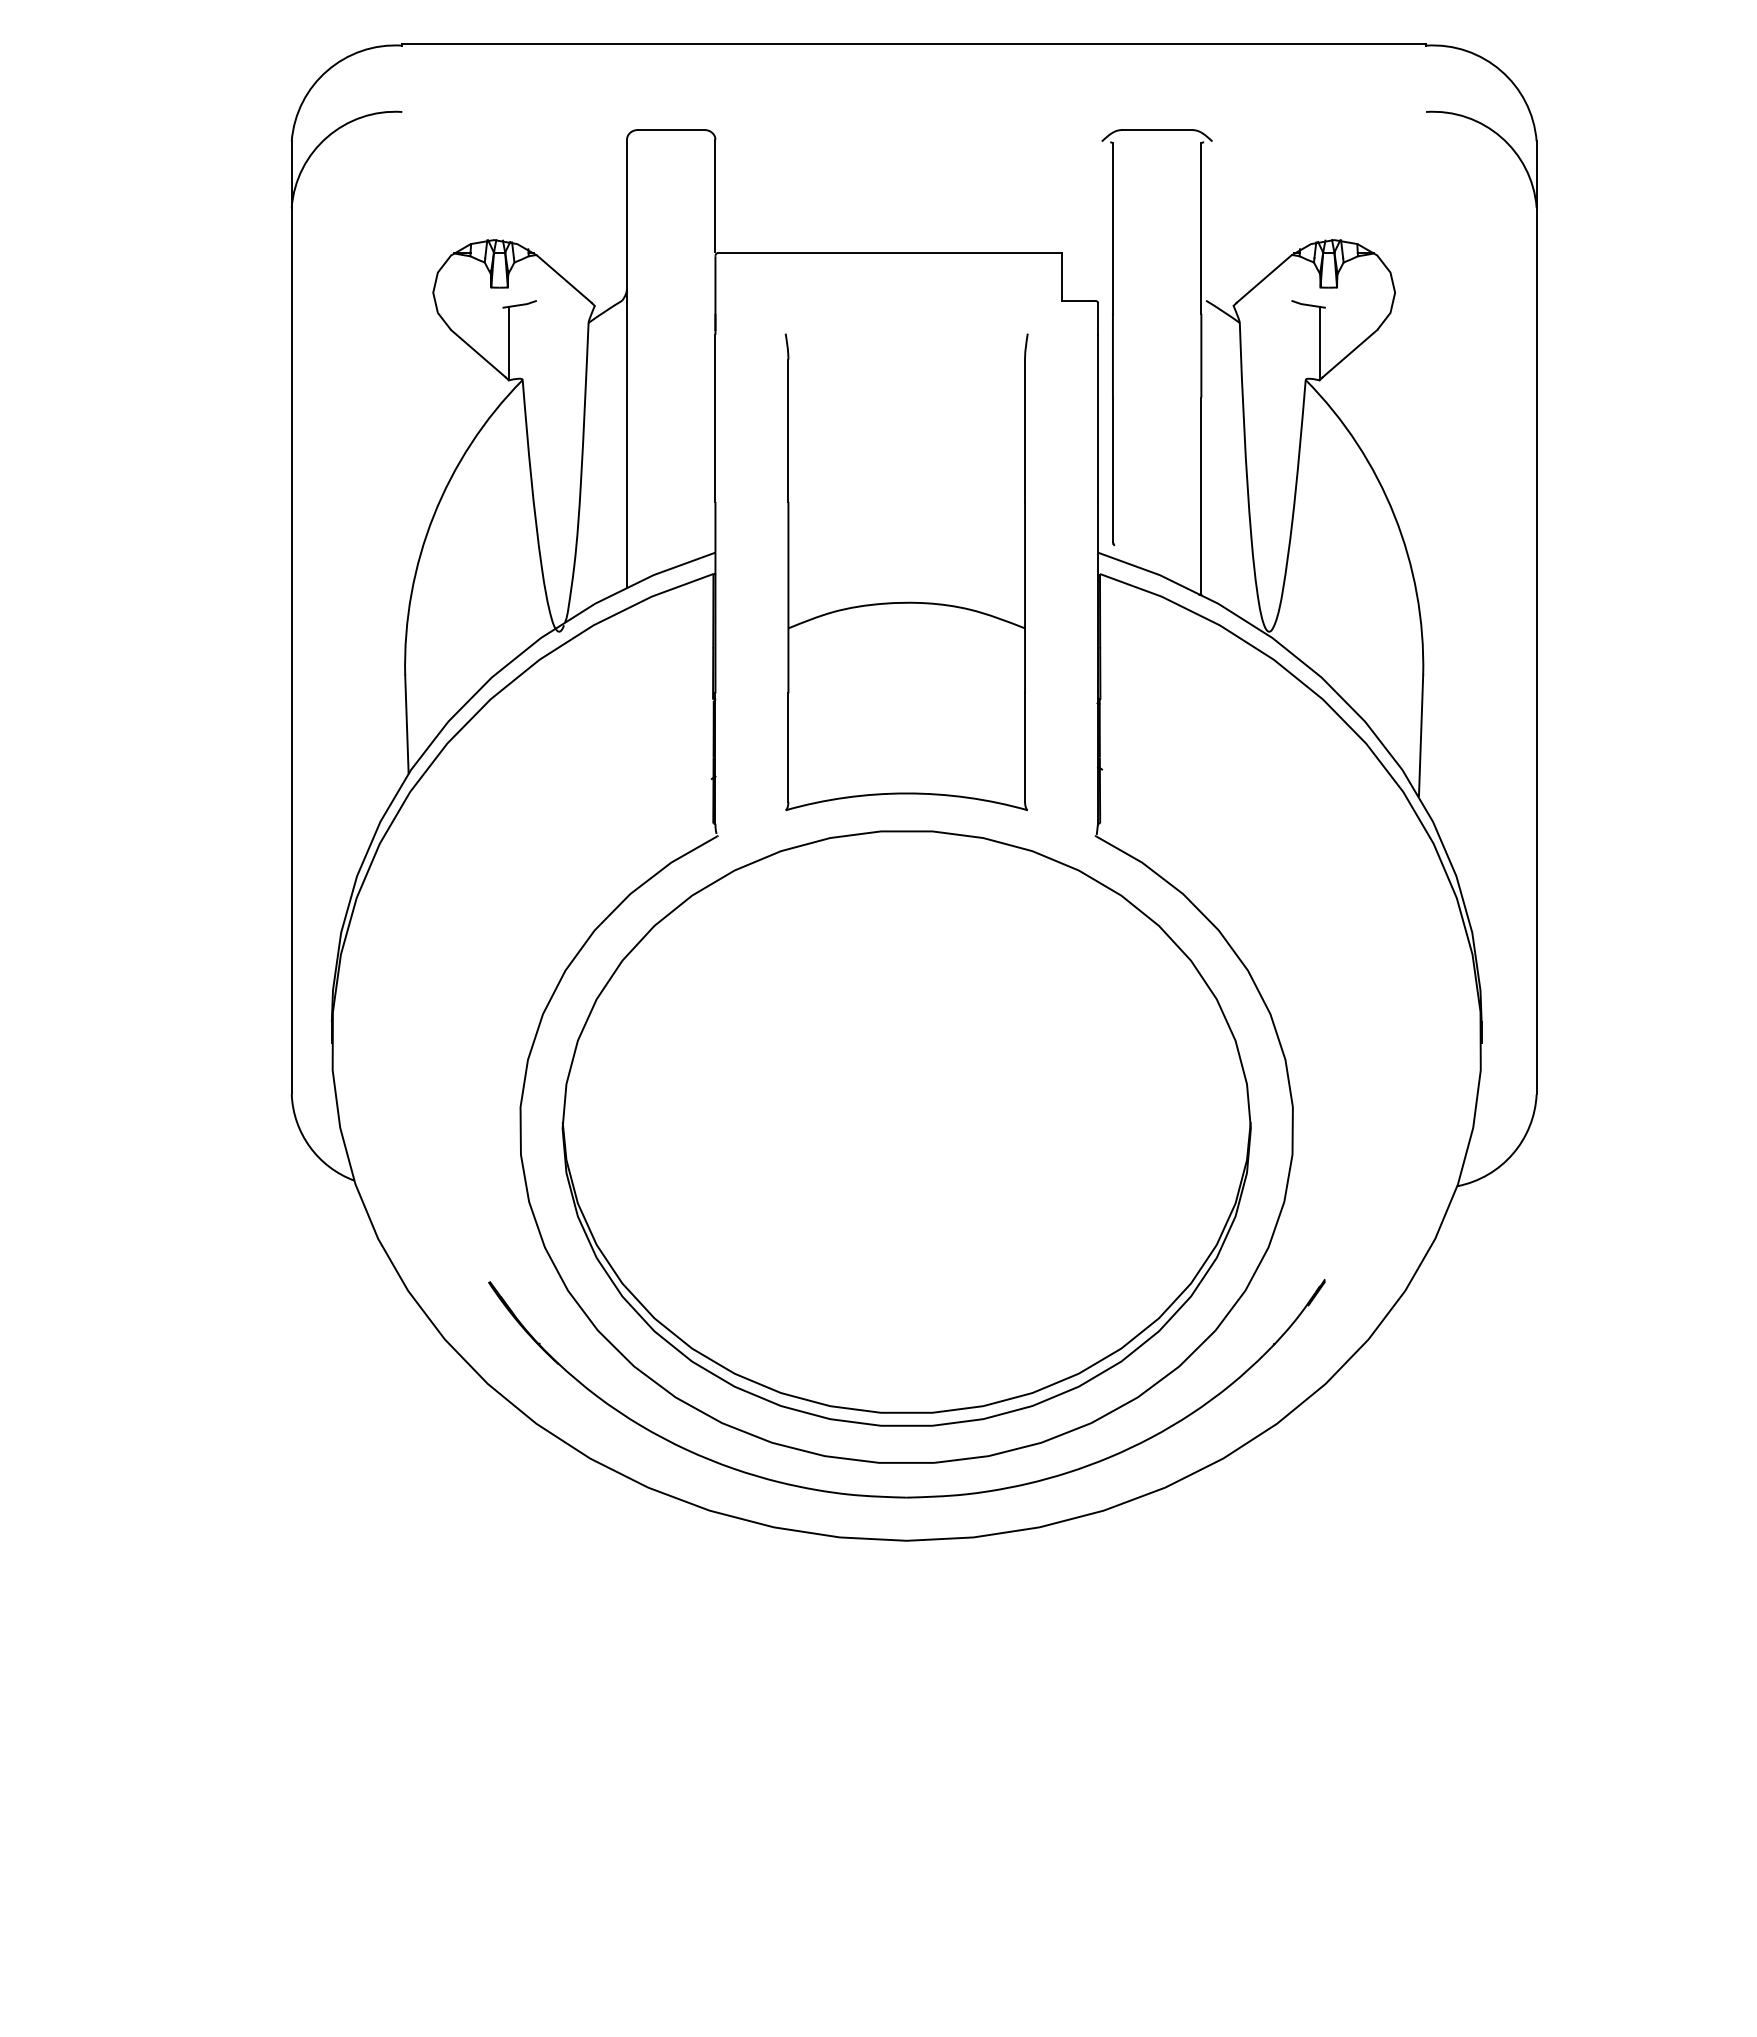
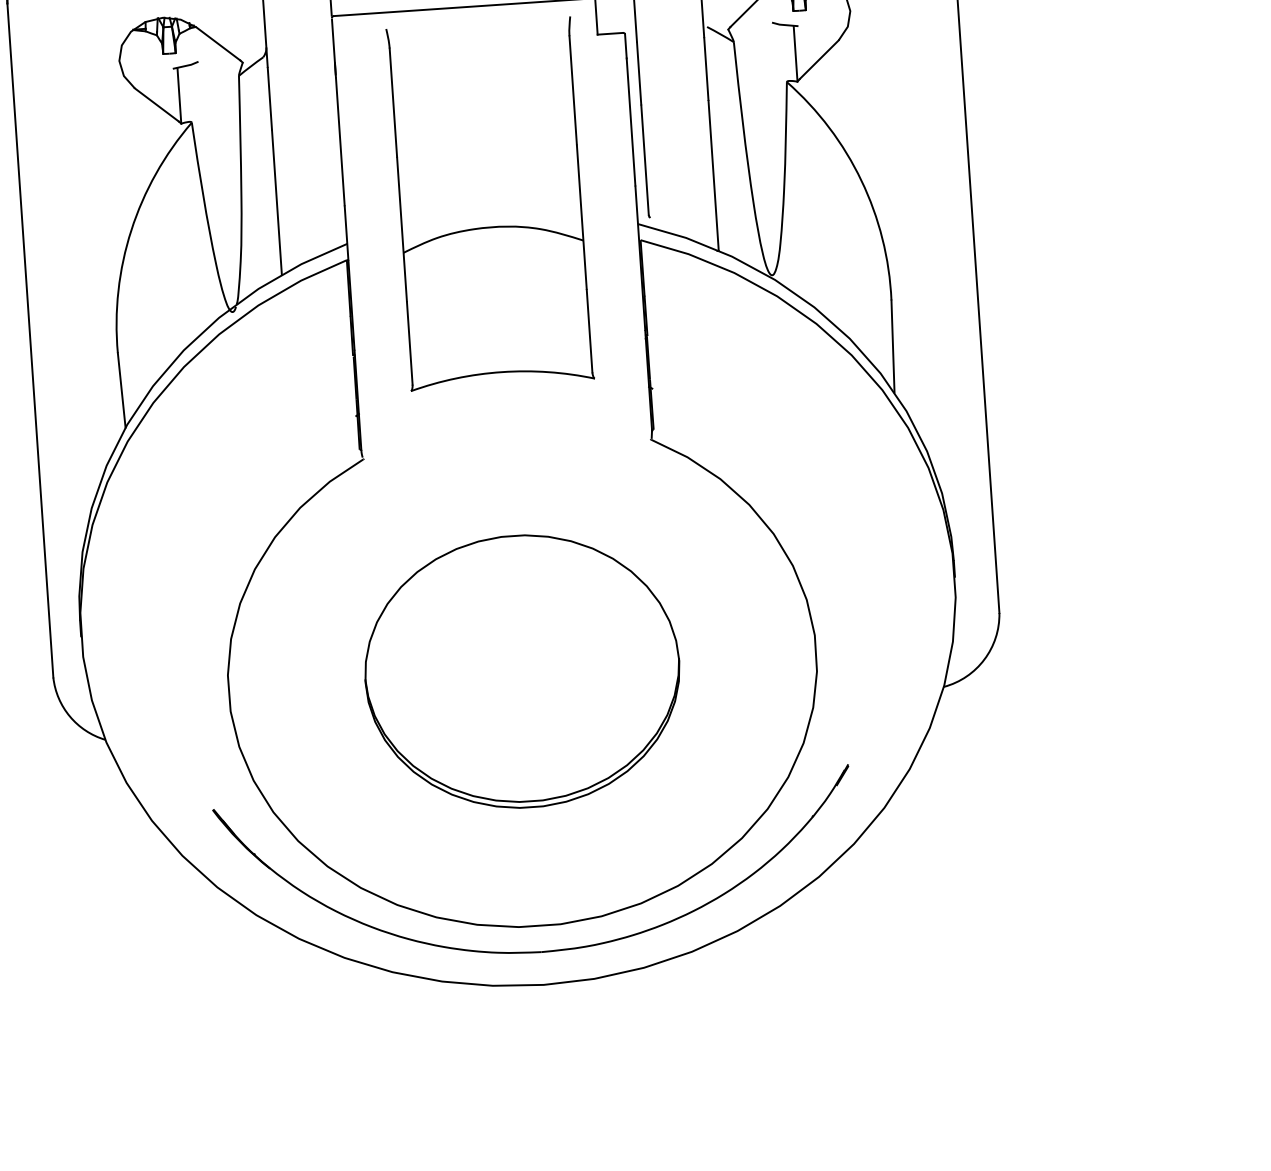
part: (906, 601) -> (491, 226), moved
part: (906, 1128) -> (522, 671), size x0.6

